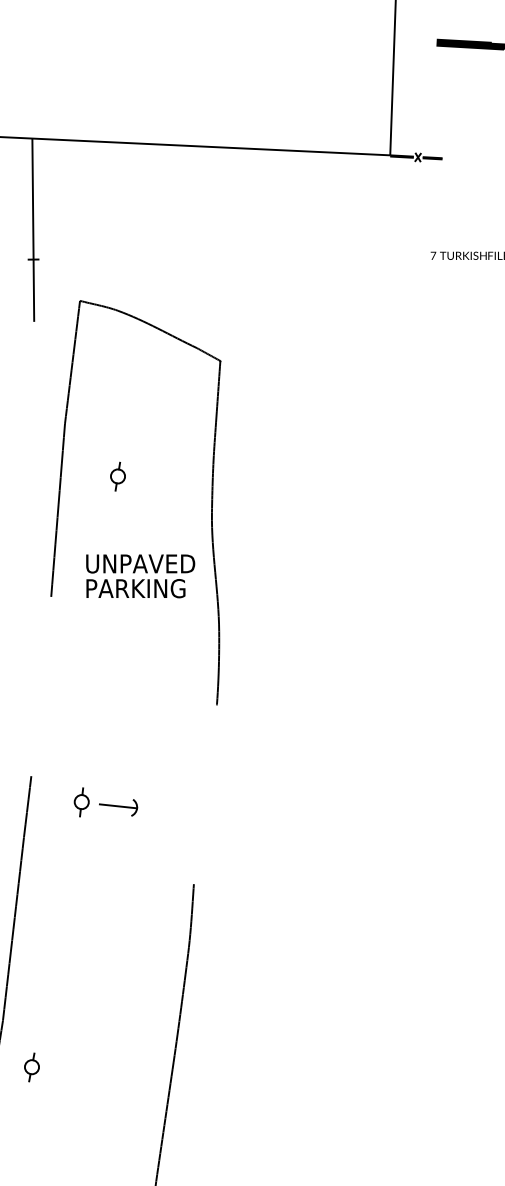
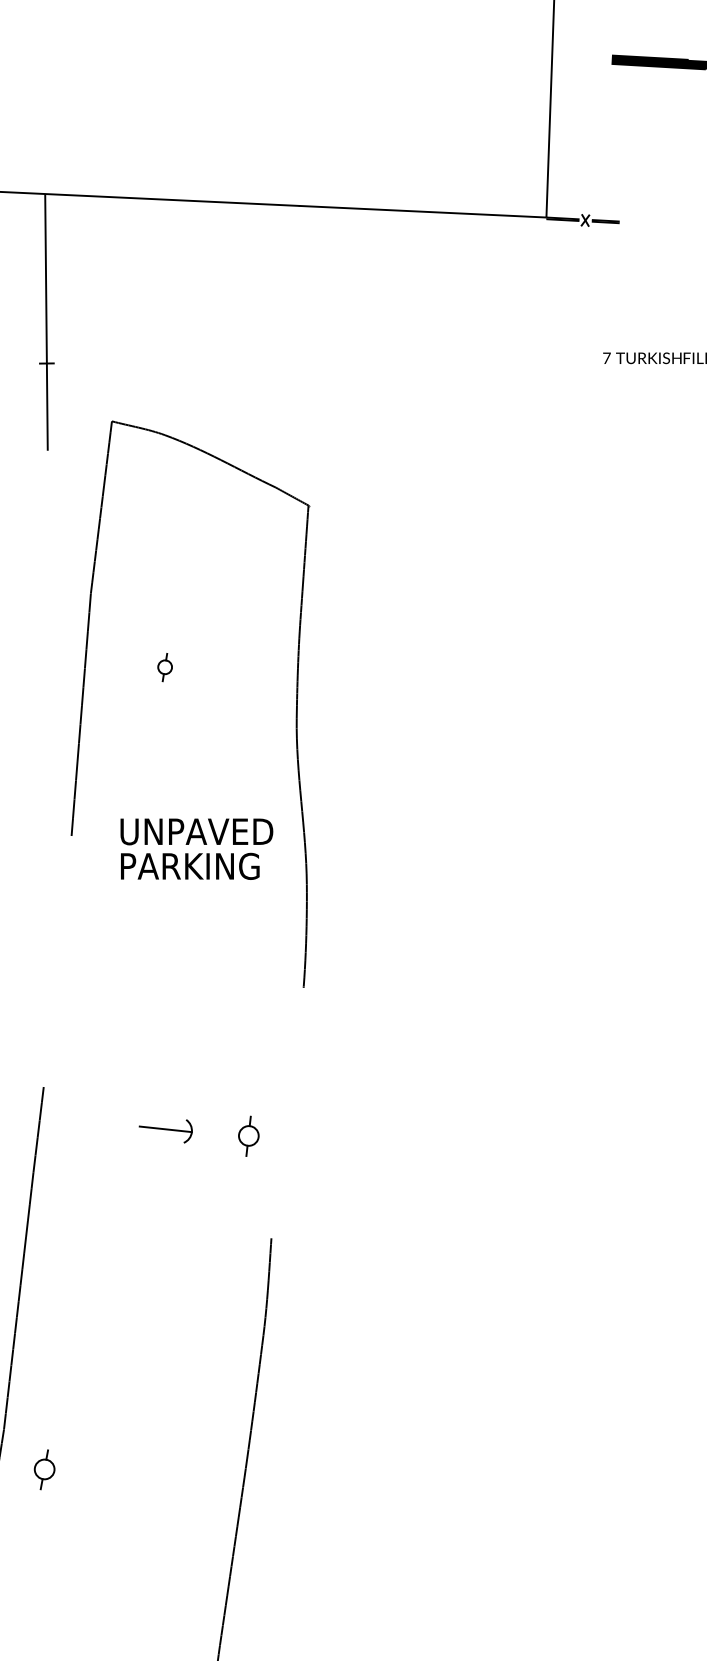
part: (117, 476) -> (164, 667), size x0.7
text: (140, 576) -> (196, 849), moved
part: (81, 802) -> (248, 1136), moved
part: (31, 1067) -> (43, 1469), moved

